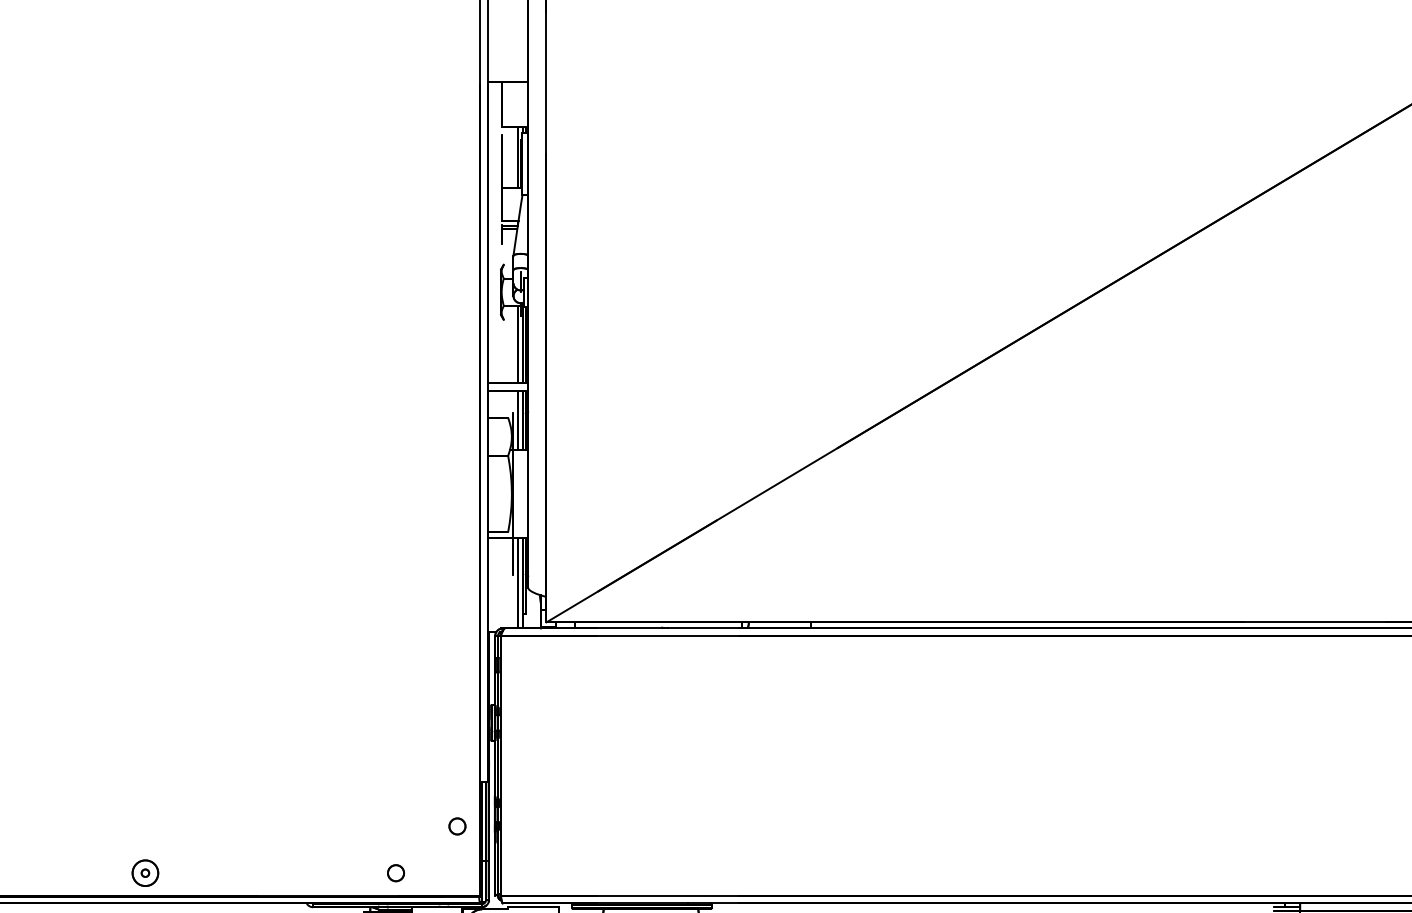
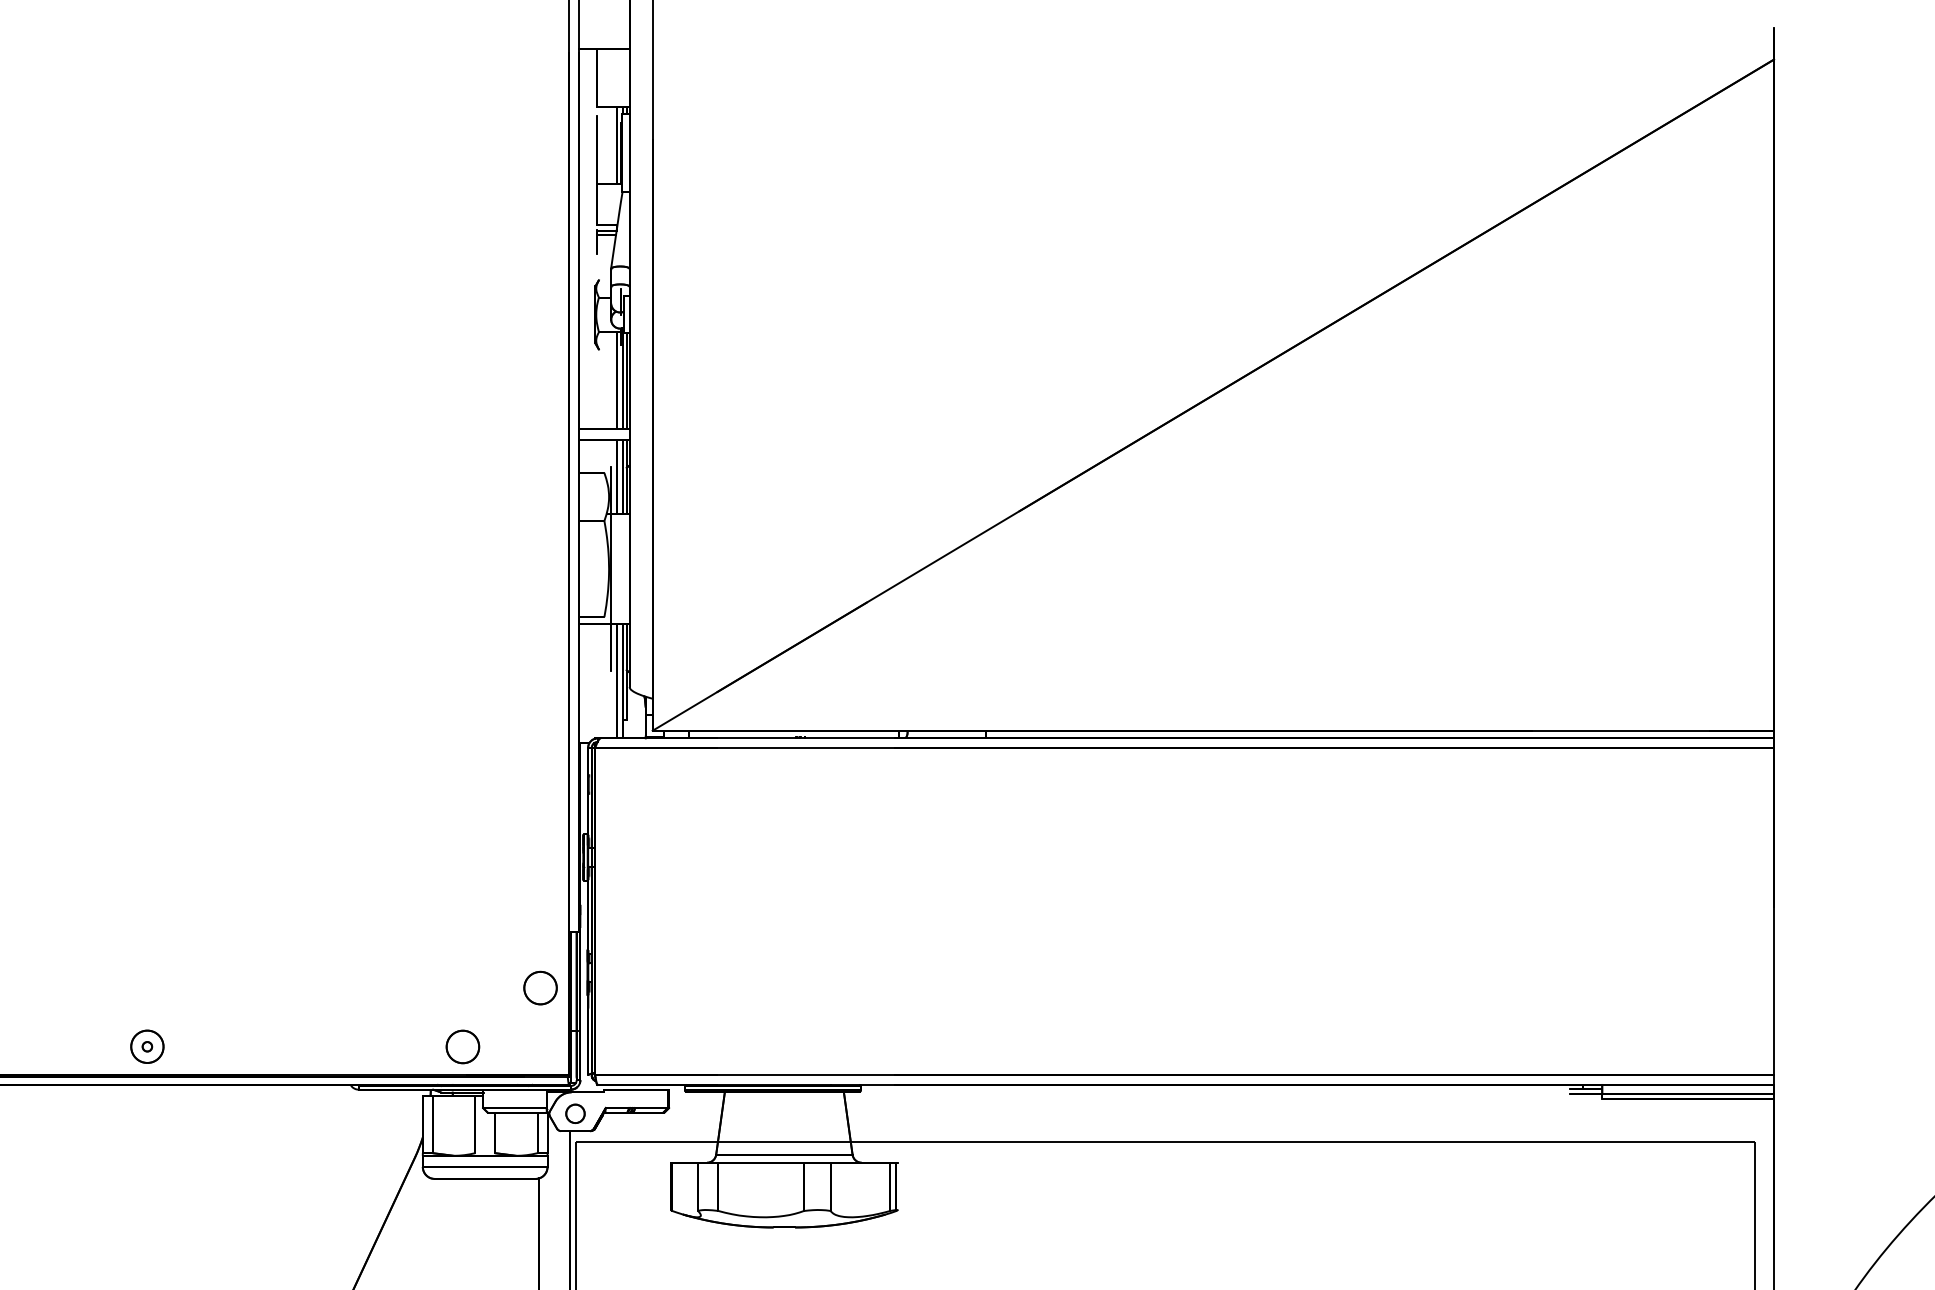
circle: (457, 826) -> (540, 987), size x1.6
circle: (396, 872) -> (463, 1046), size x1.6

